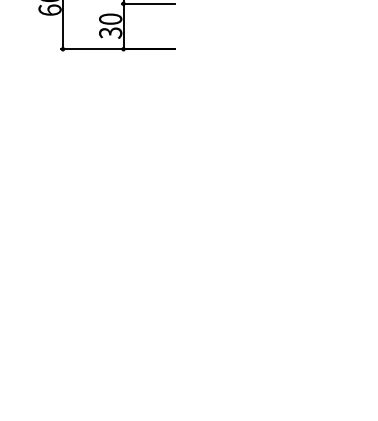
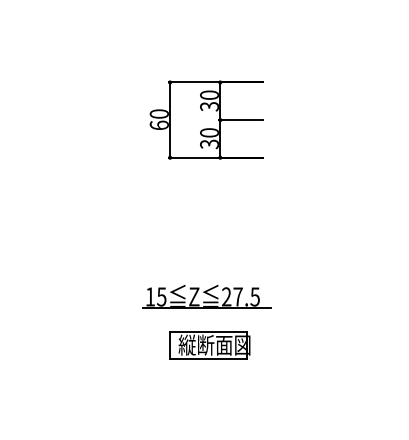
part: (106, 216) -> (206, 296), added
part: (110, 275) -> (209, 345), added

